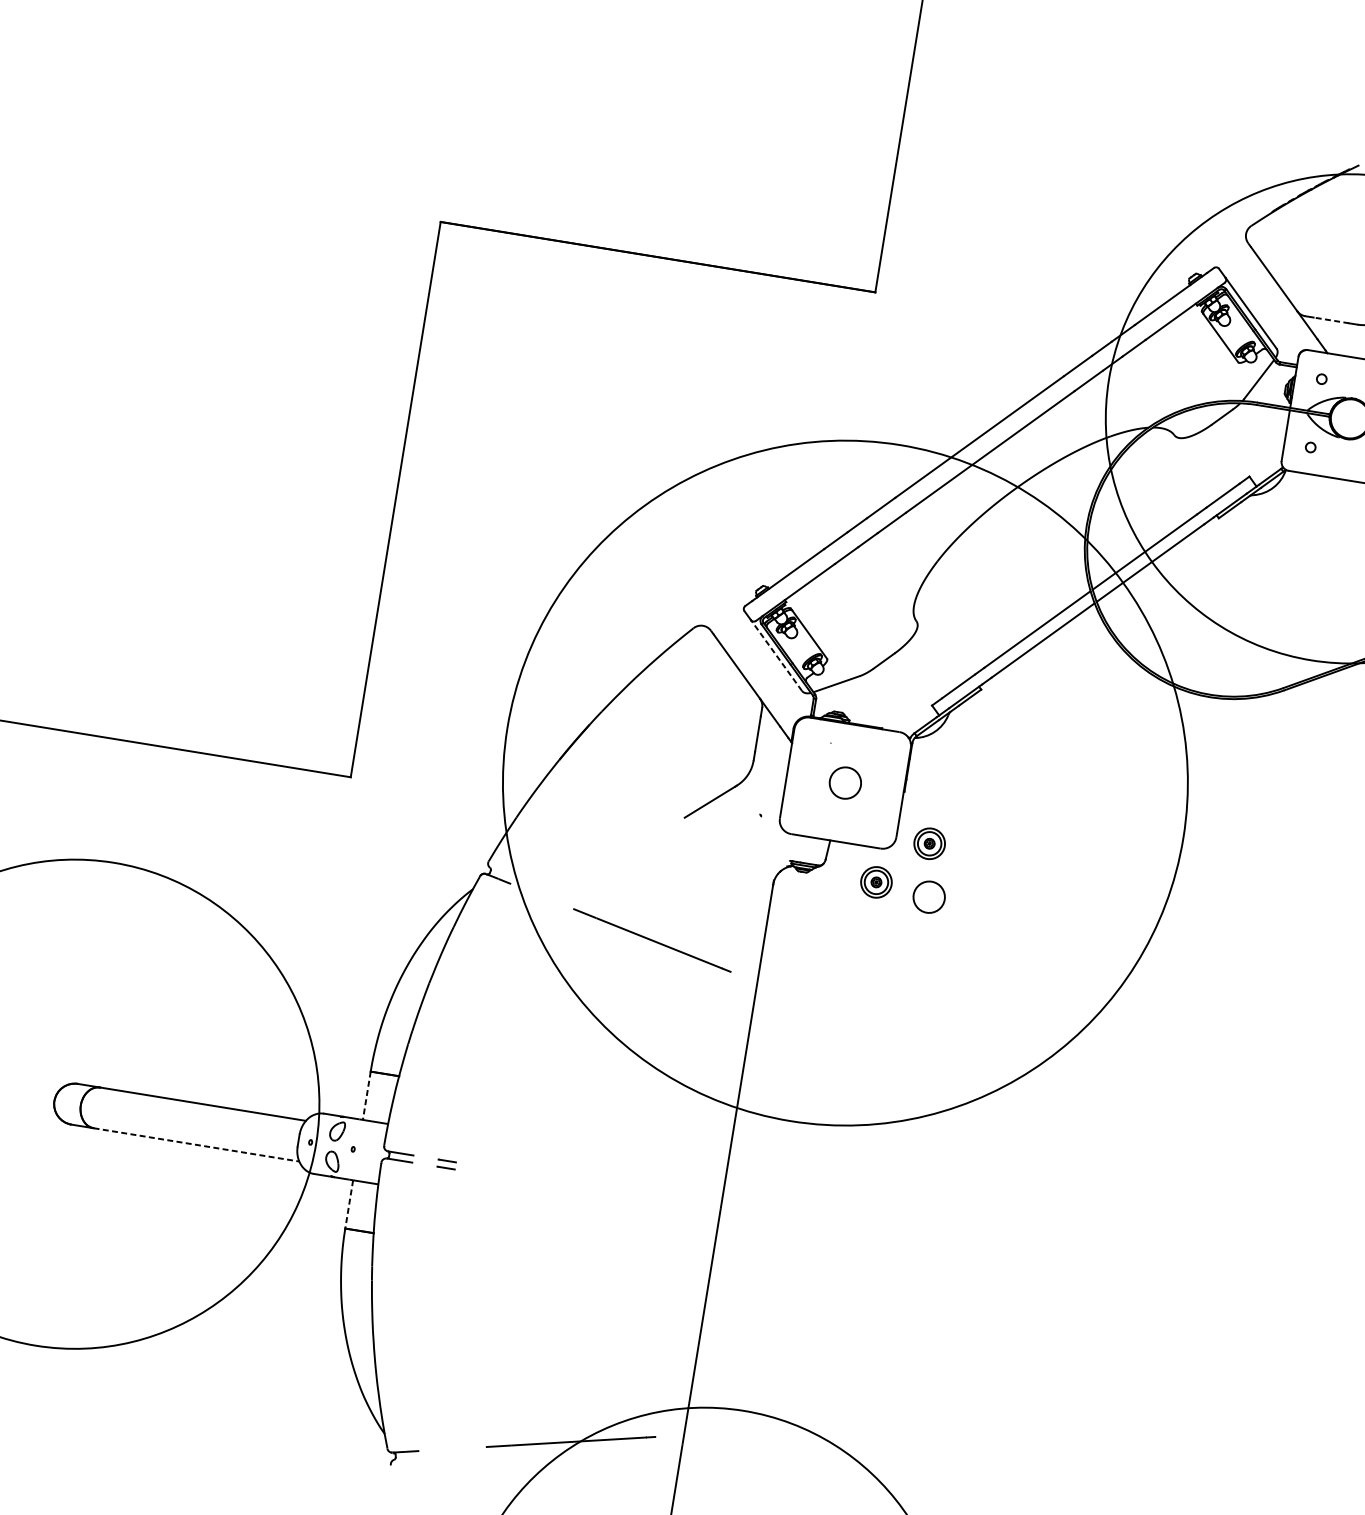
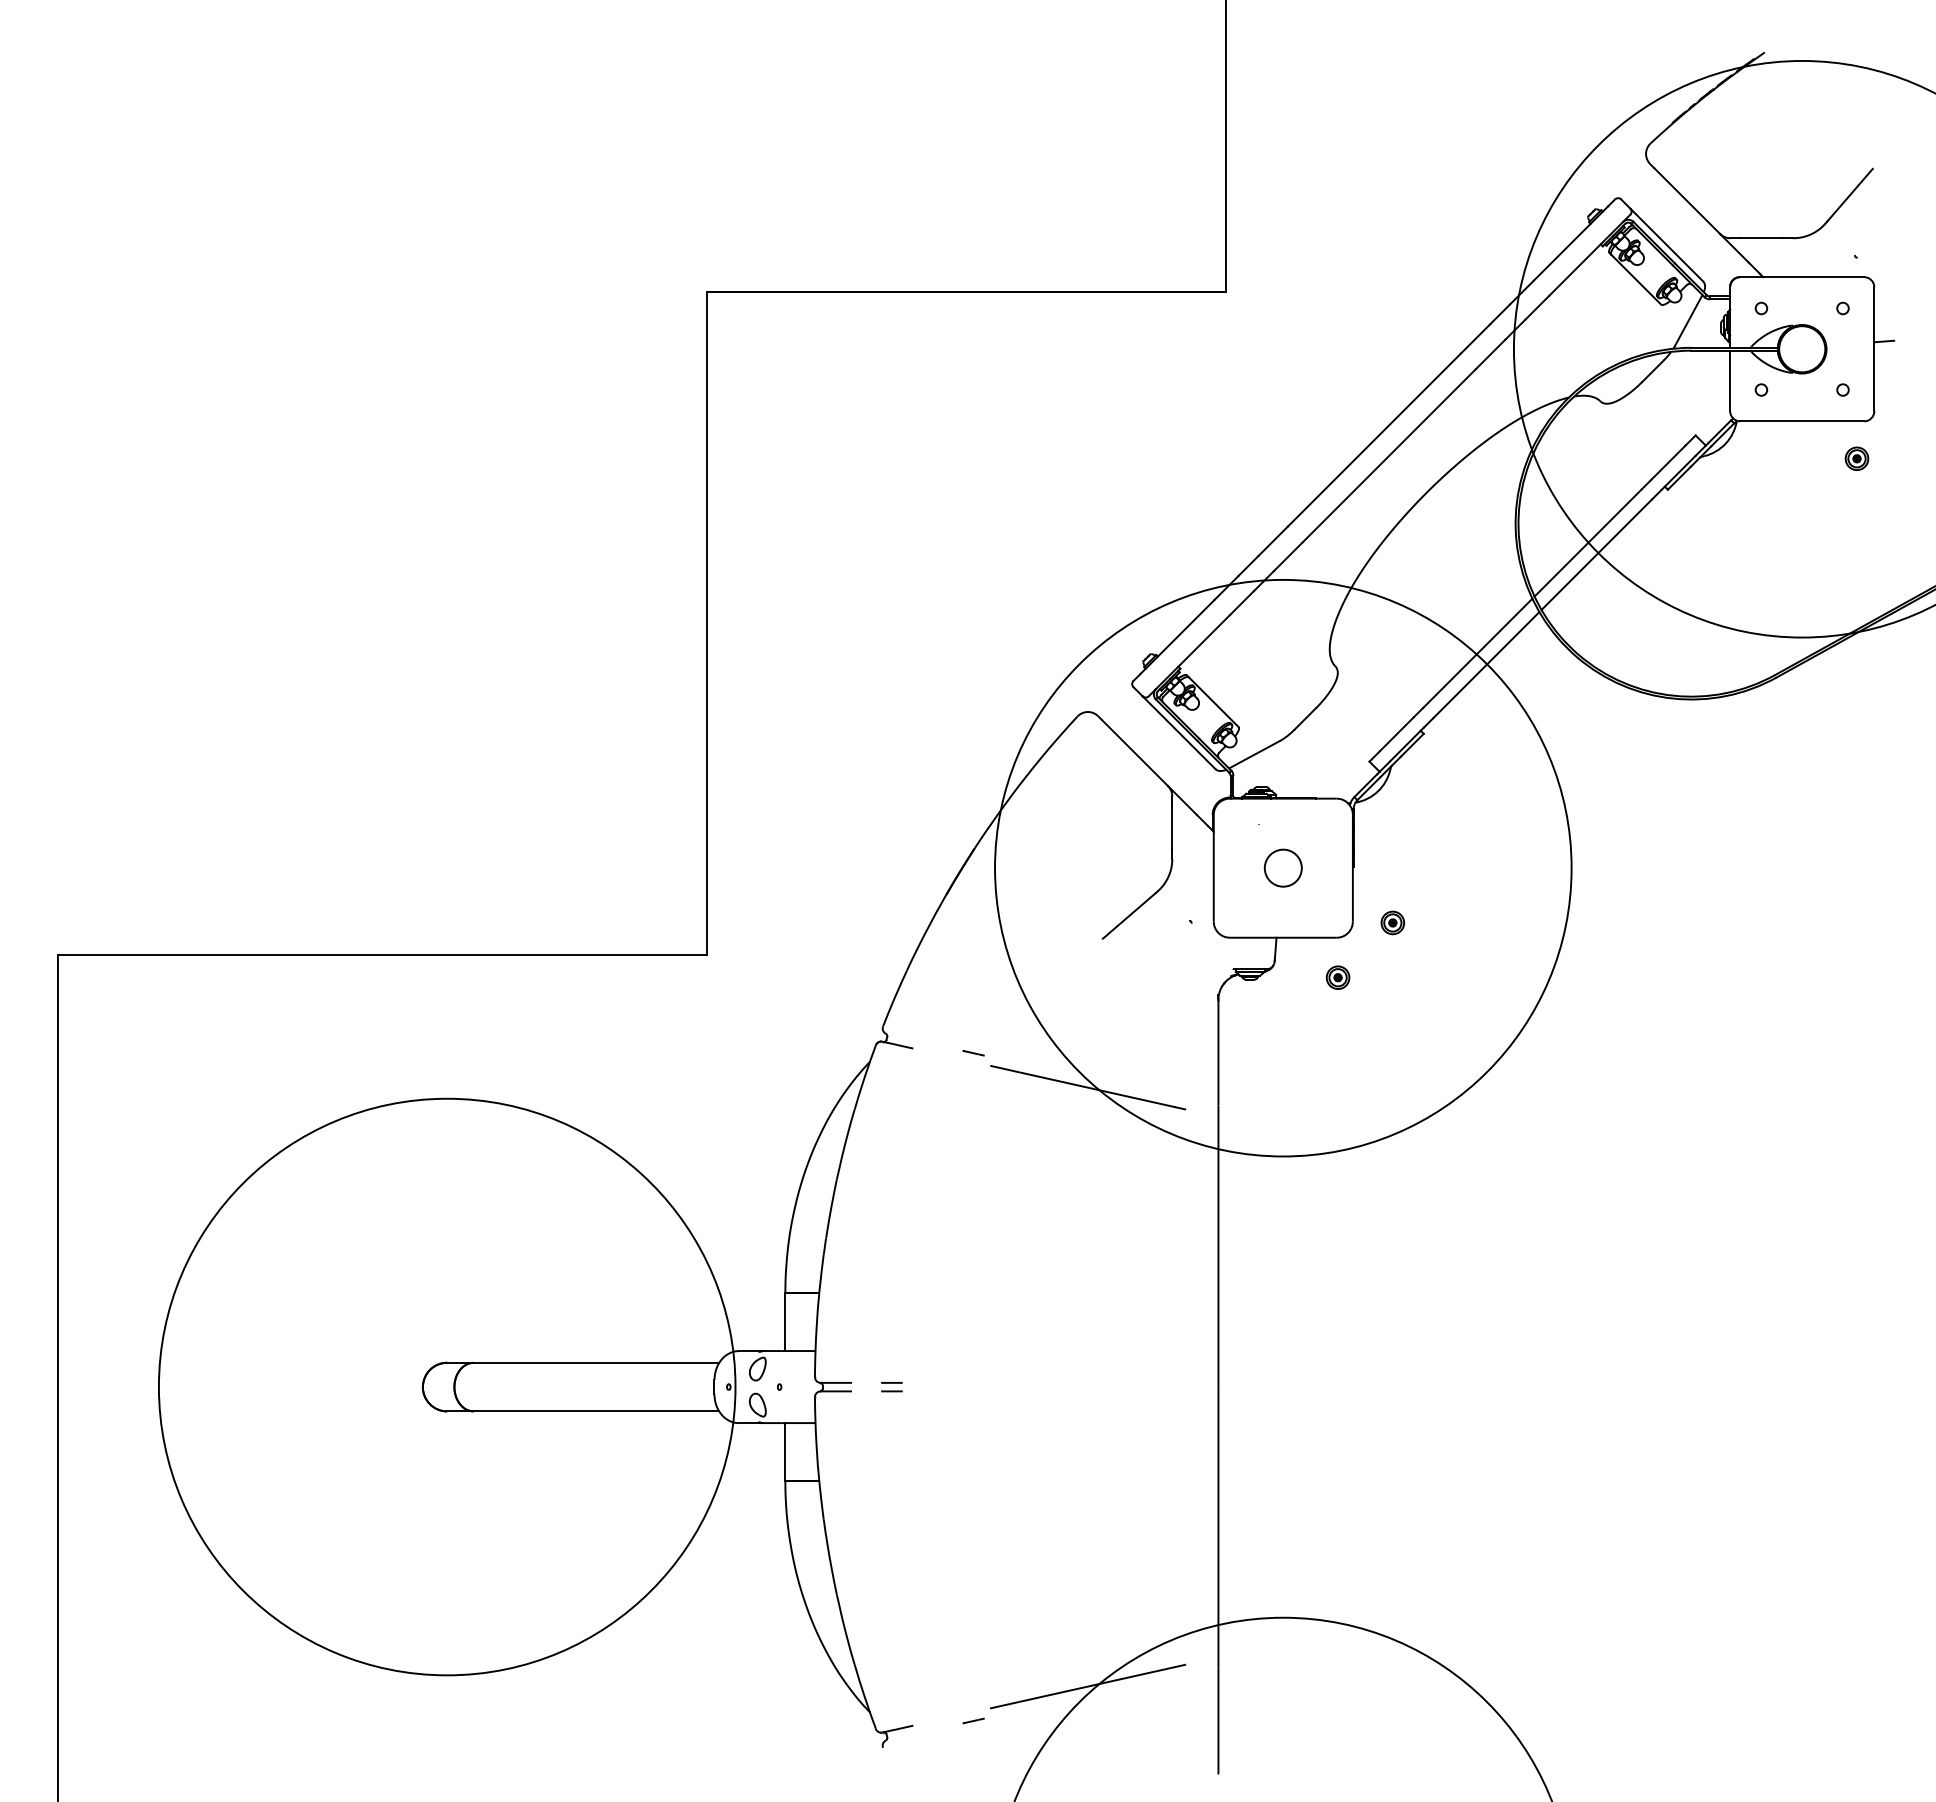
line: (1331, 320) -> (1761, 238), dashed -> solid
line: (776, 655) -> (1178, 732), dashed -> solid
circle: (845, 782) -> (1283, 867), size x0.71
part: (929, 843) -> (1392, 922), size x0.62
part: (875, 882) -> (1337, 977), size x0.62
line: (560, 896) -> (973, 1053), added
circle: (928, 896) -> (1401, 984), removed
line: (366, 1096) -> (785, 1322), dashed -> solid
line: (196, 1144) -> (596, 1411), dashed -> solid
line: (349, 1204) -> (785, 1451), dashed -> solid
line: (470, 1454) -> (973, 1720), added

